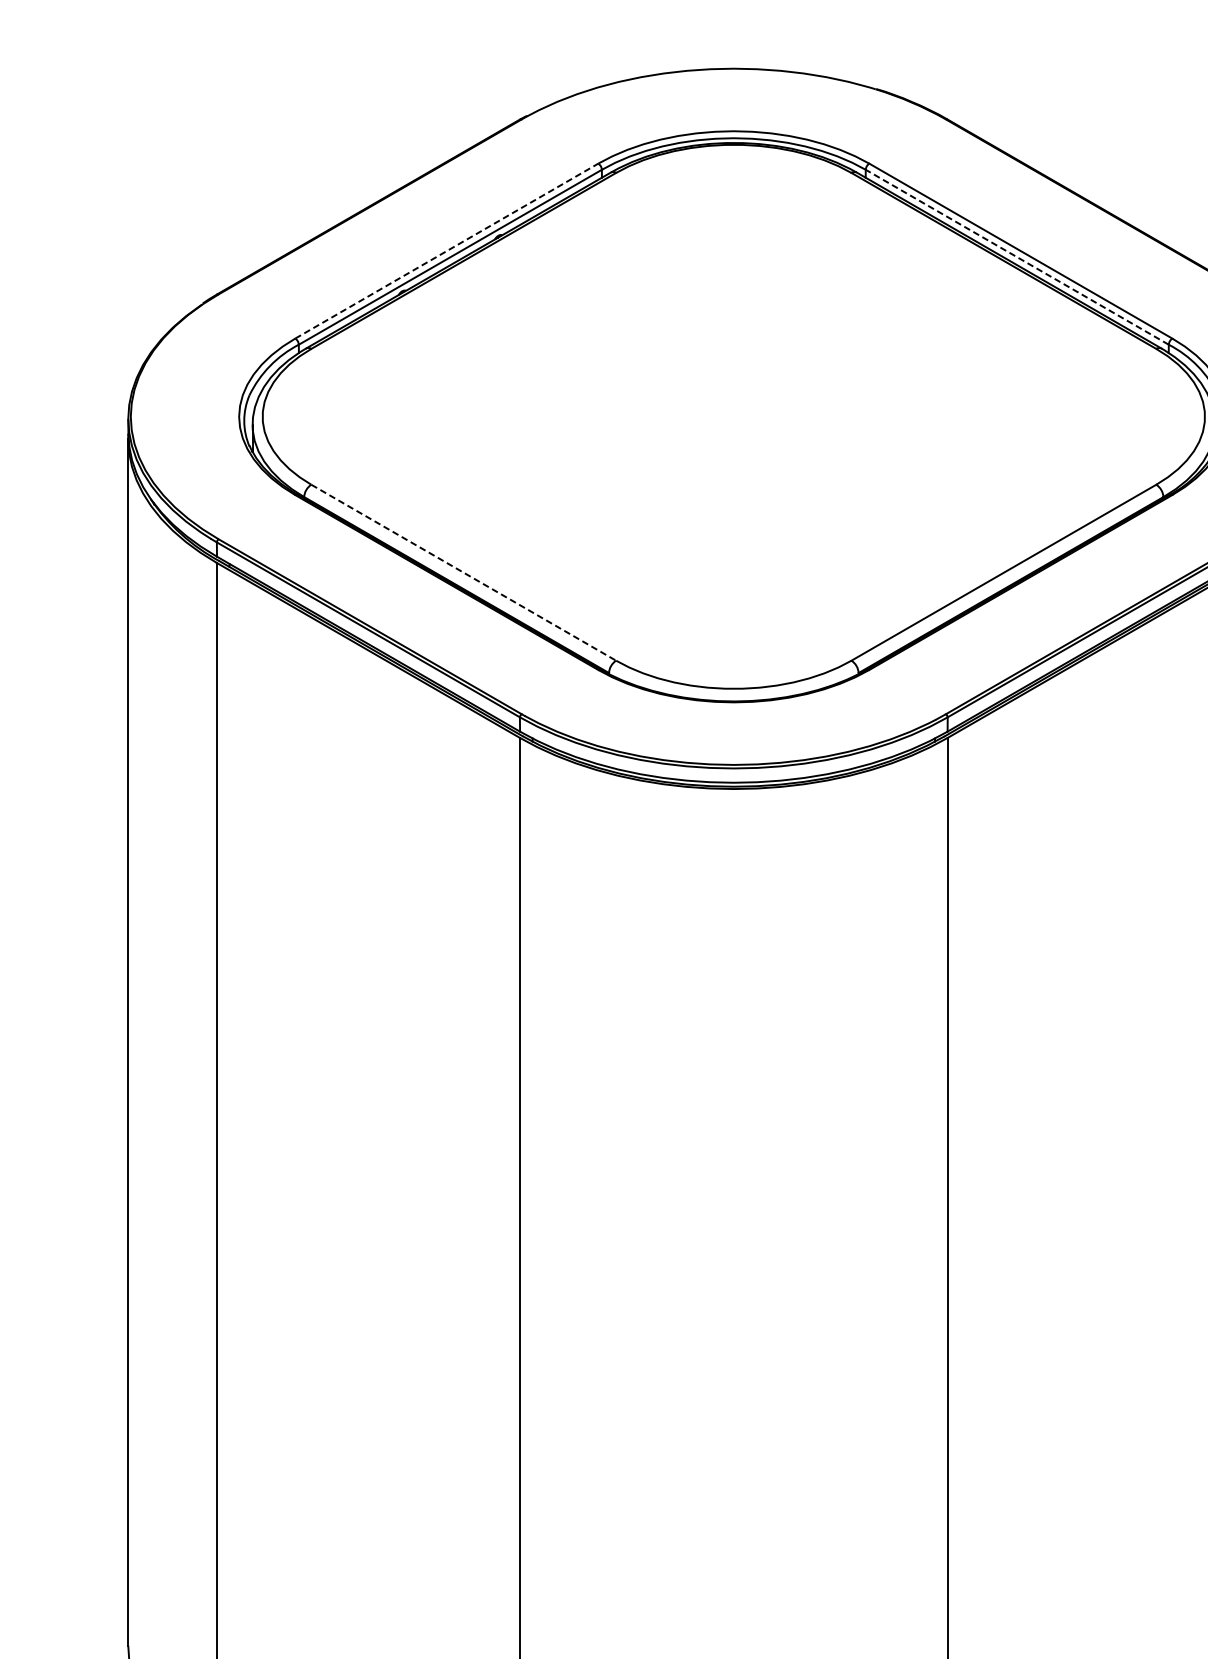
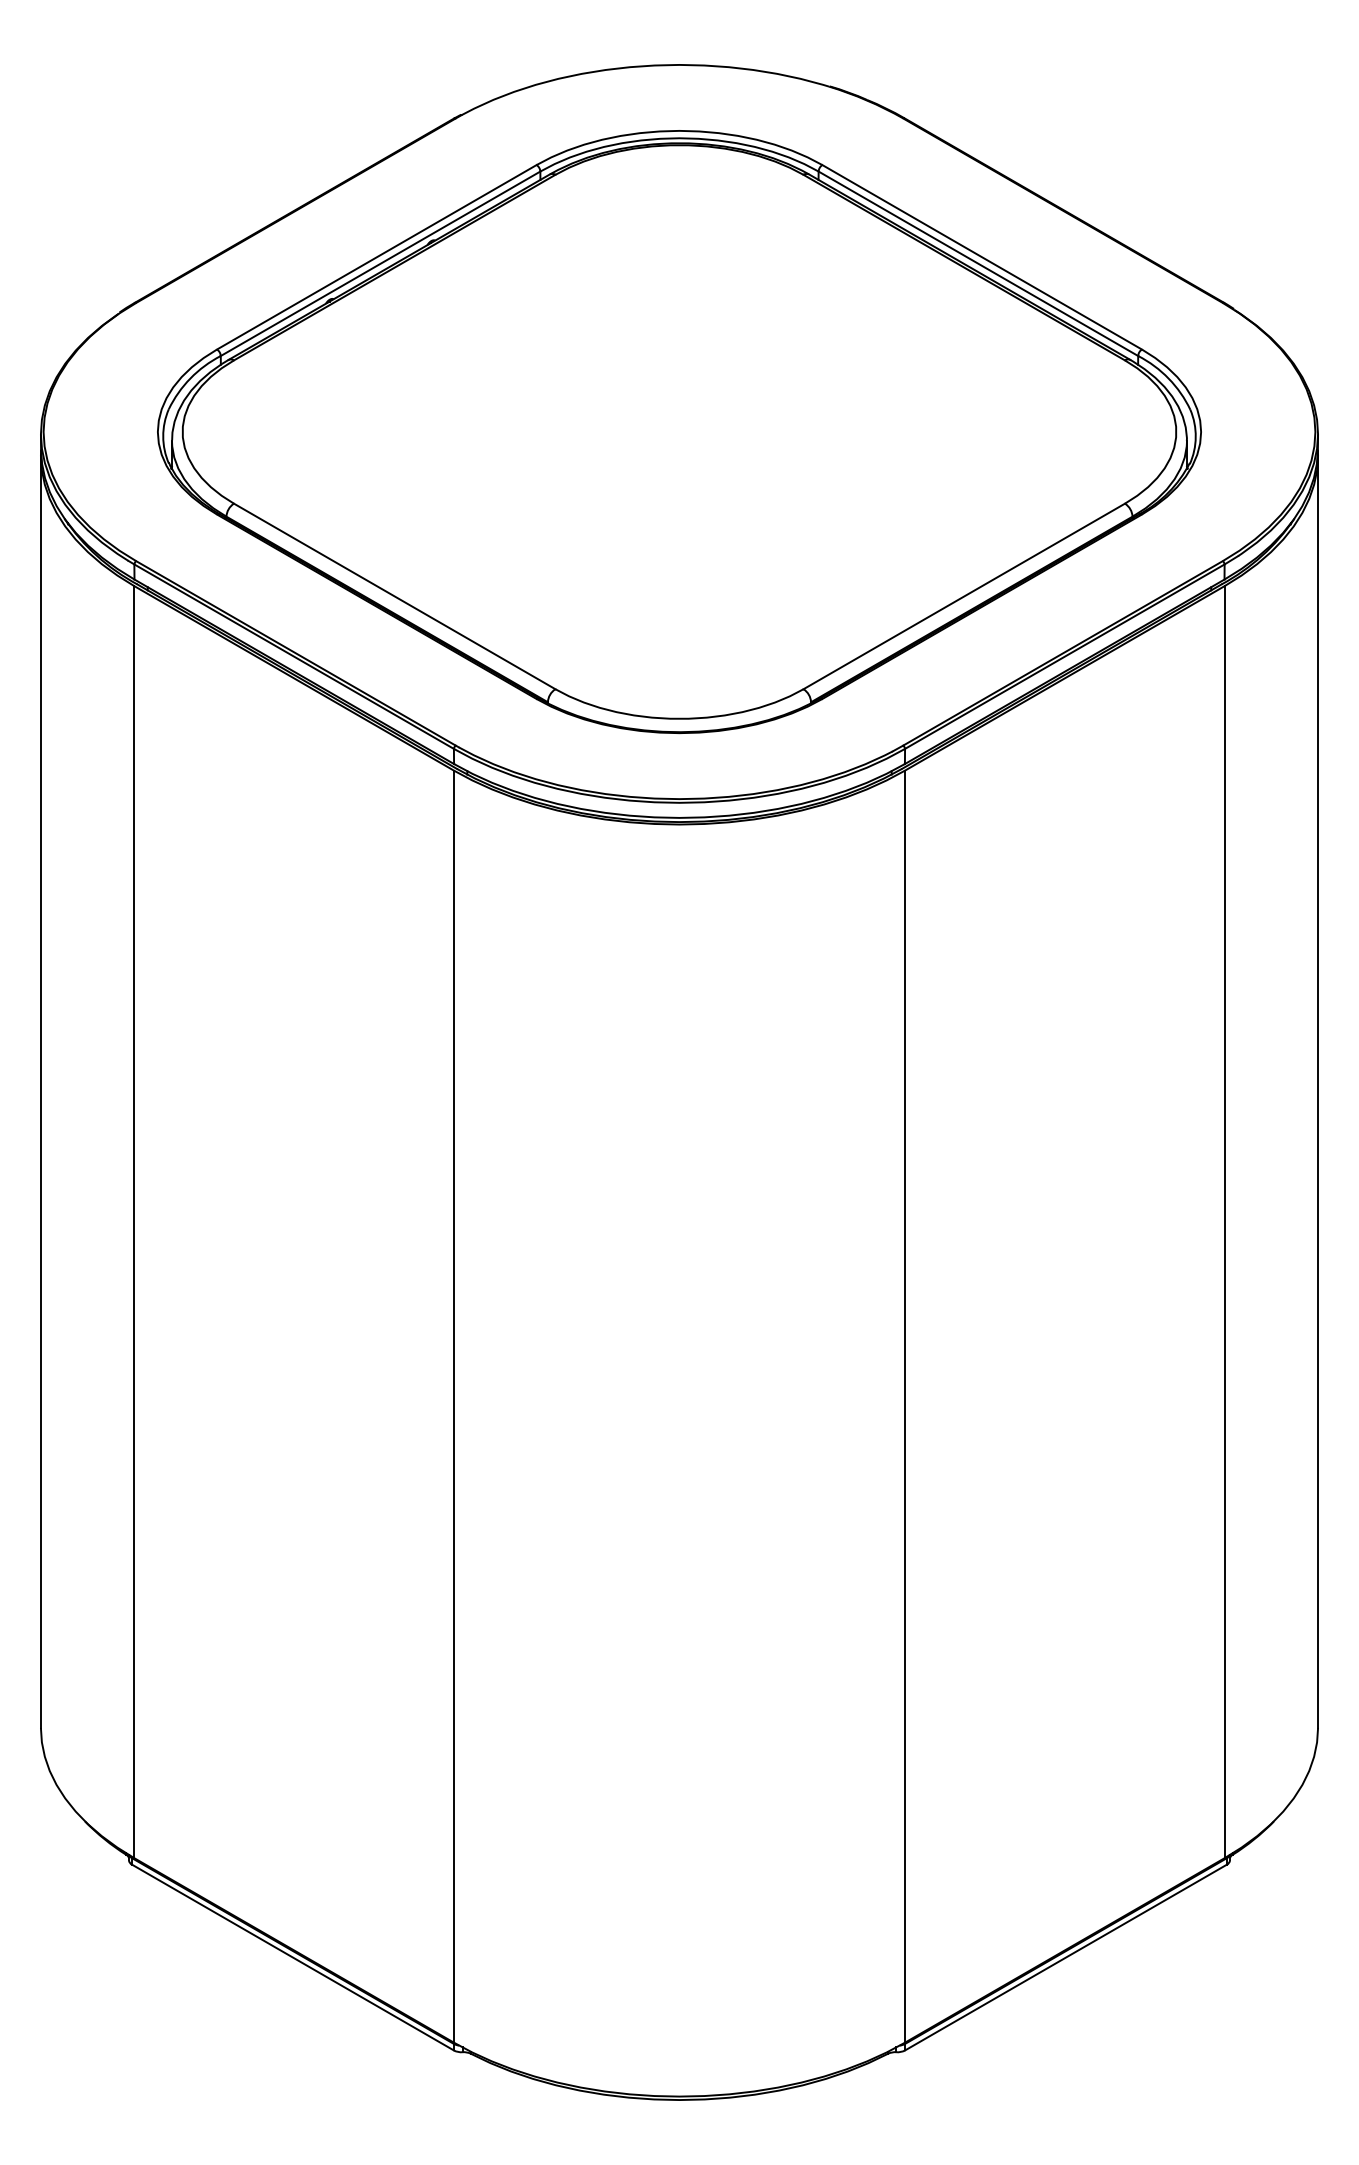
line: (447, 251) -> (377, 257), dashed -> solid
line: (1016, 257) -> (977, 263), dashed -> solid
line: (463, 572) -> (394, 596), dashed -> solid

